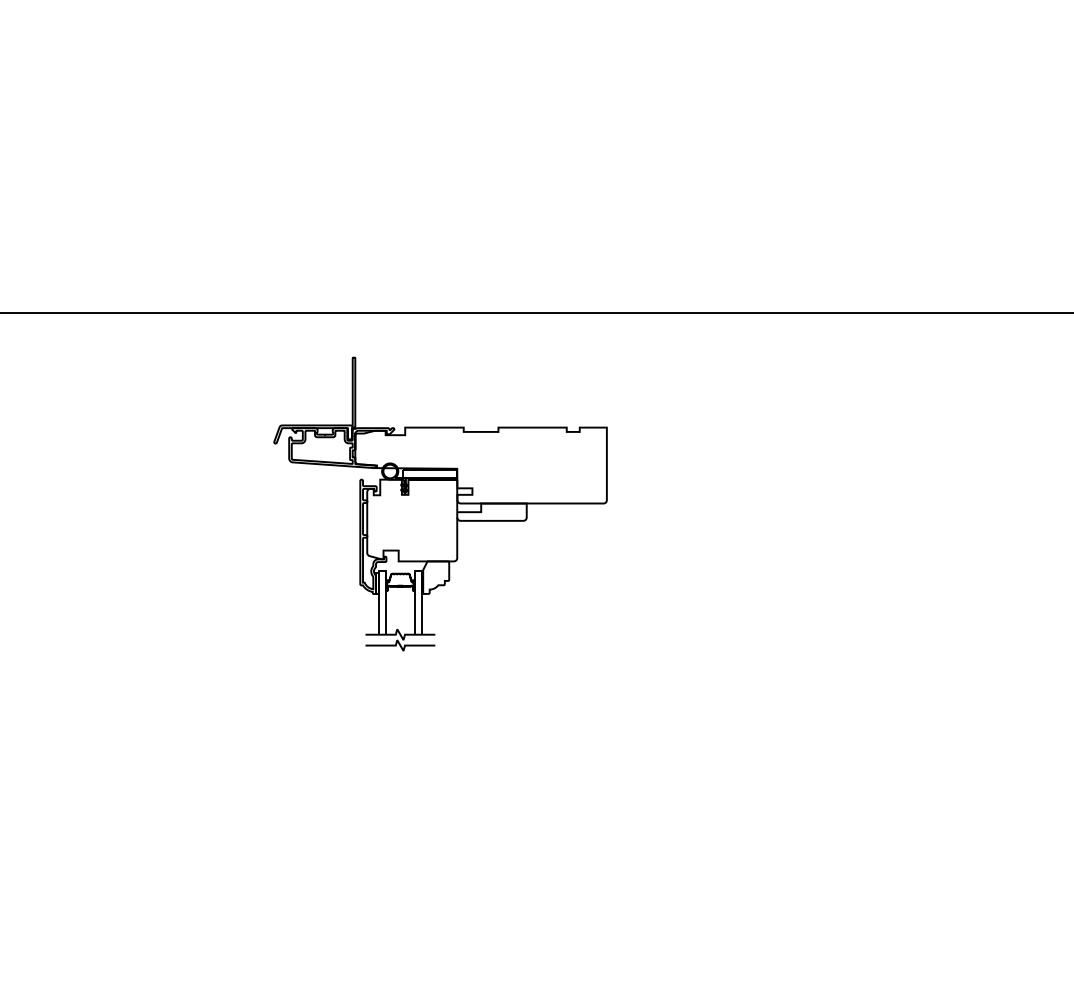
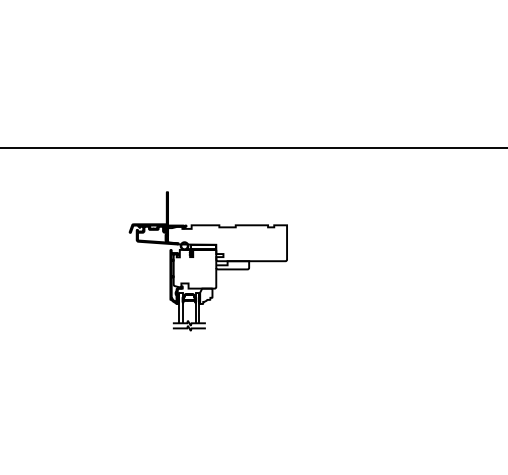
part: (438, 504) -> (207, 261), moved

